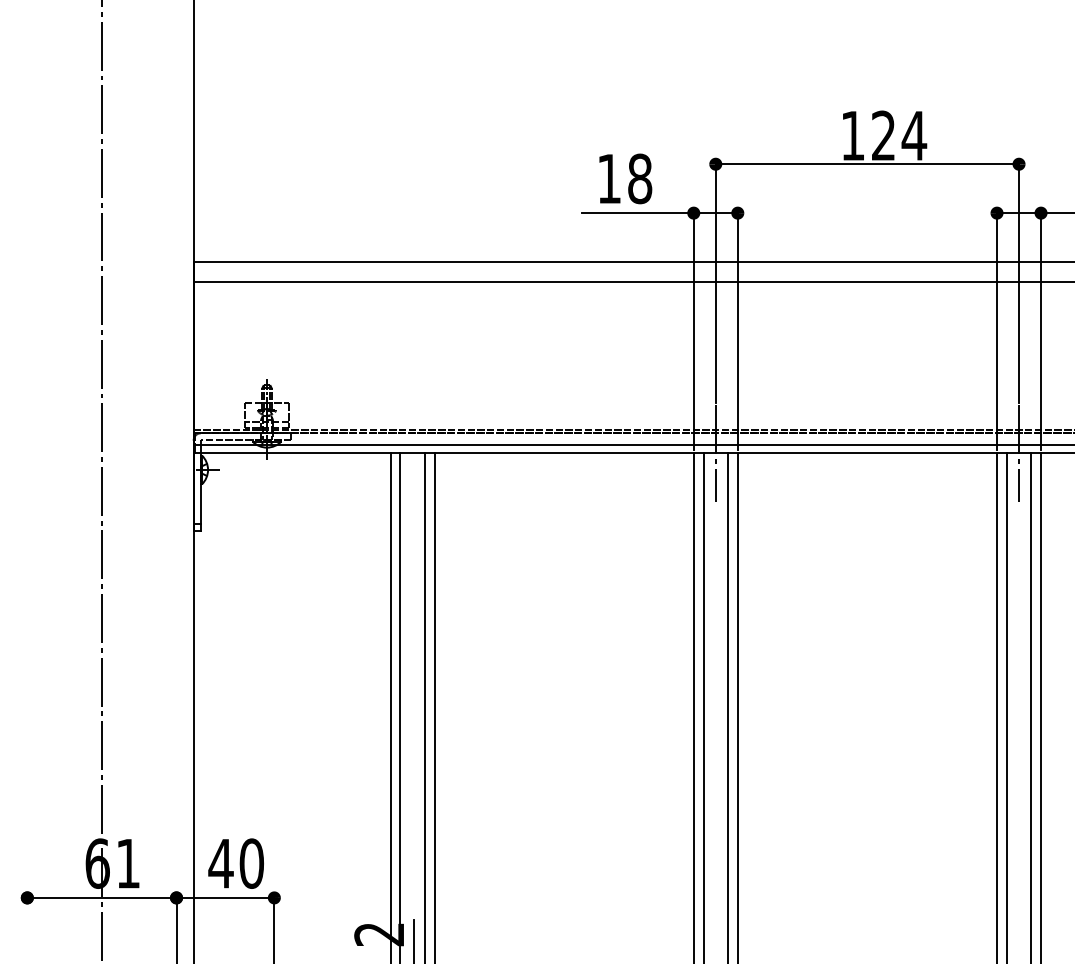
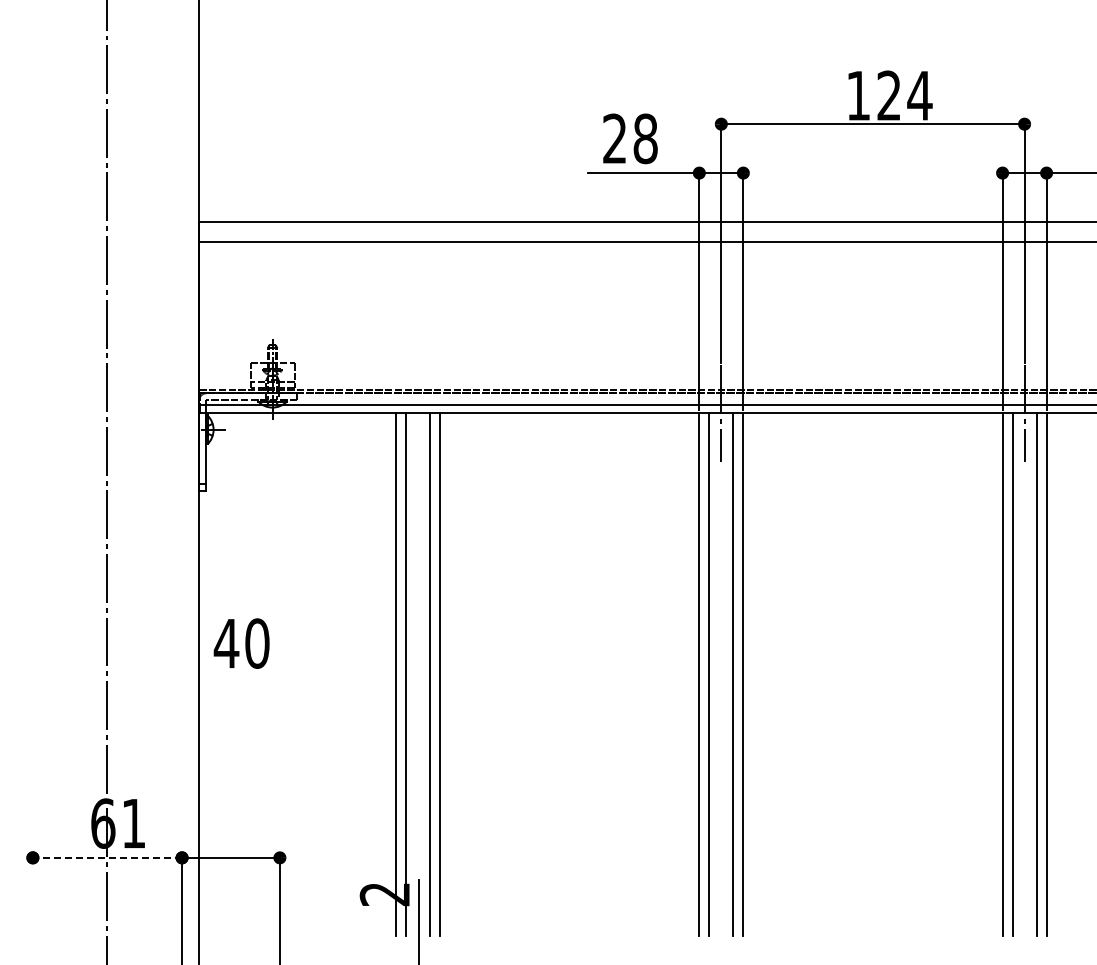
text: (608, 178) -> (614, 138), 18 -> 28
text: (235, 863) -> (241, 643), moved
line: (101, 897) -> (107, 857), solid -> dashed

